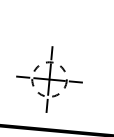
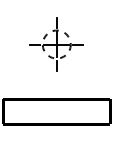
part: (49, 79) -> (56, 44), moved

